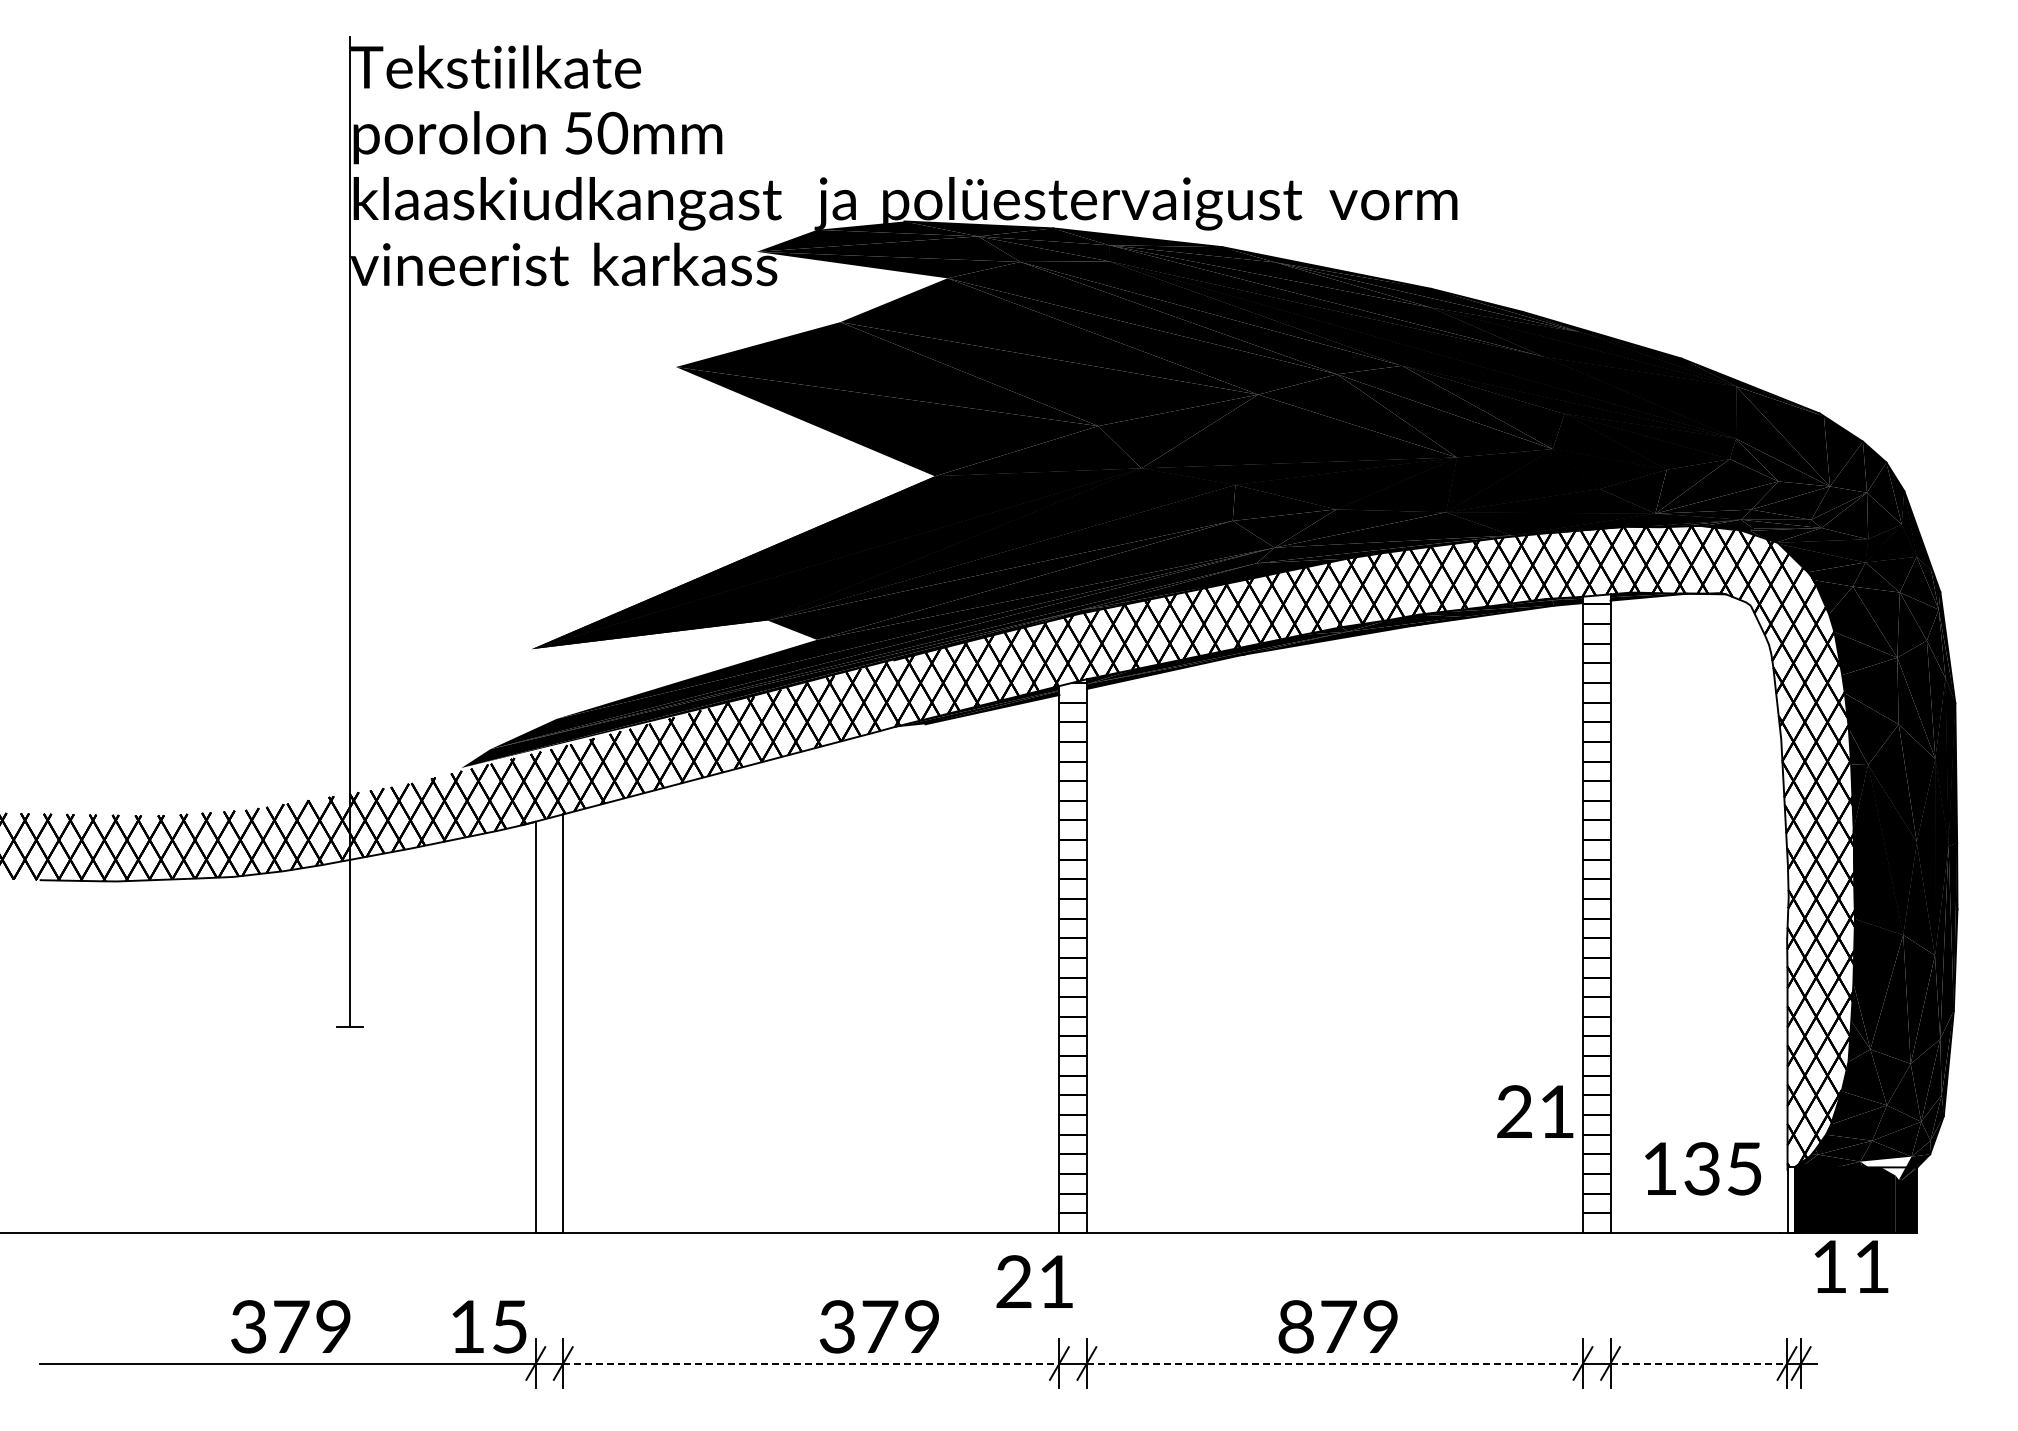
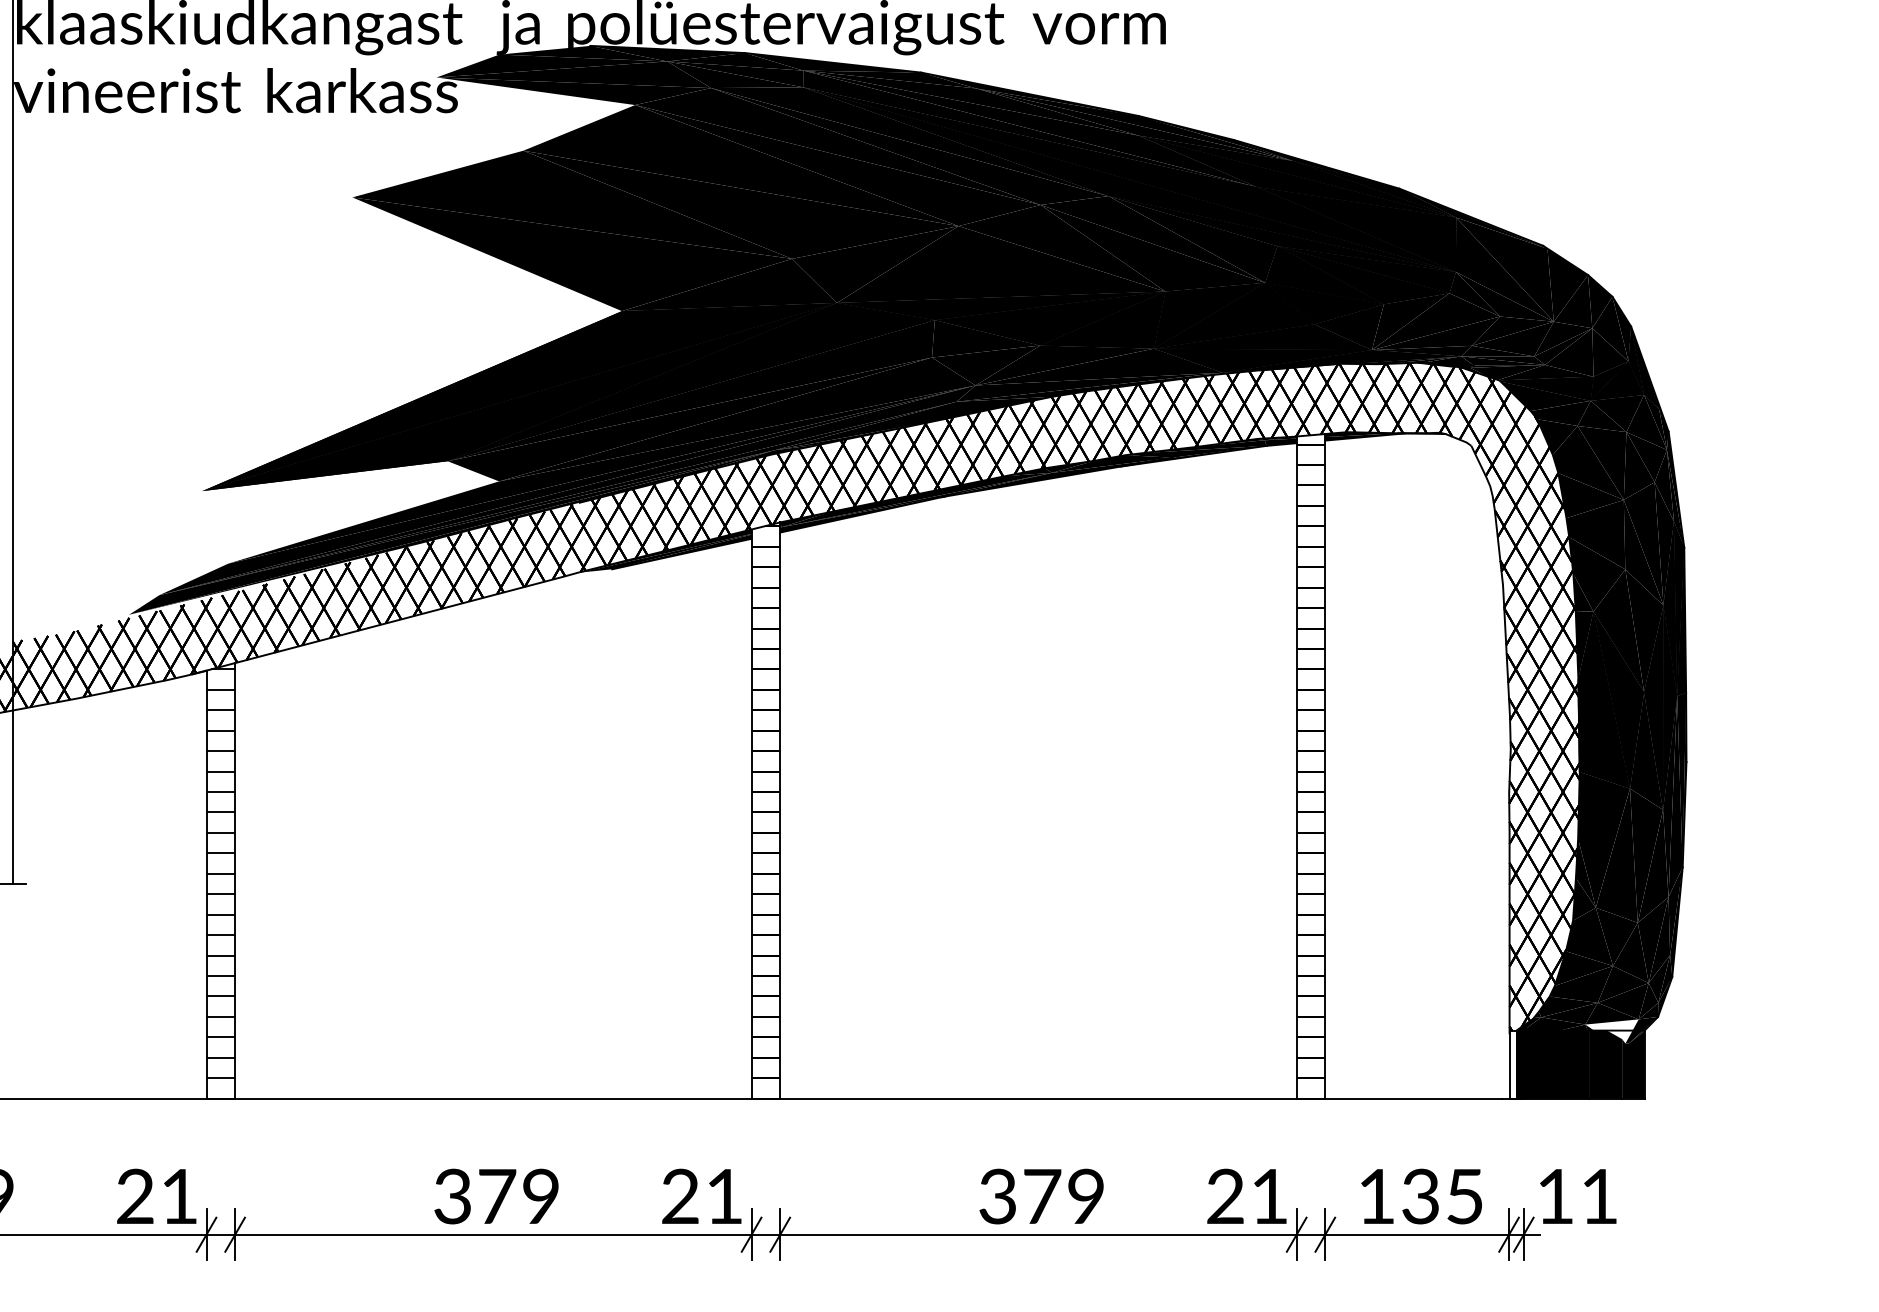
hatch: (549, 1026) -> (220, 883), added
text: (1535, 1111) -> (1247, 1196), moved
text: (1703, 1168) -> (1422, 1196), moved
text: (1851, 1266) -> (1578, 1196), moved
text: (1034, 1281) -> (701, 1196), moved
text: (488, 1326) -> (157, 1196), 15 -> 21
text: (878, 1326) -> (495, 1196), moved
text: (1295, 1326) -> (997, 1196), 879 -> 379
line: (811, 1363) -> (493, 1234), dashed -> solid
line: (1335, 1363) -> (1038, 1234), dashed -> solid
line: (1699, 1363) -> (1417, 1234), dashed -> solid

